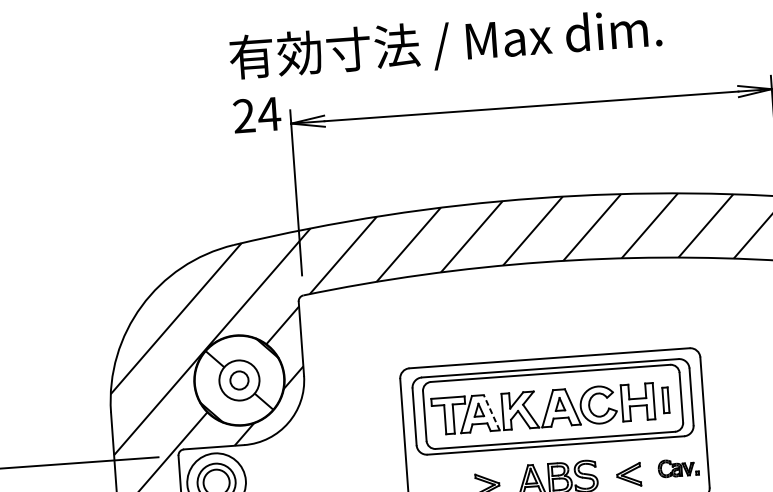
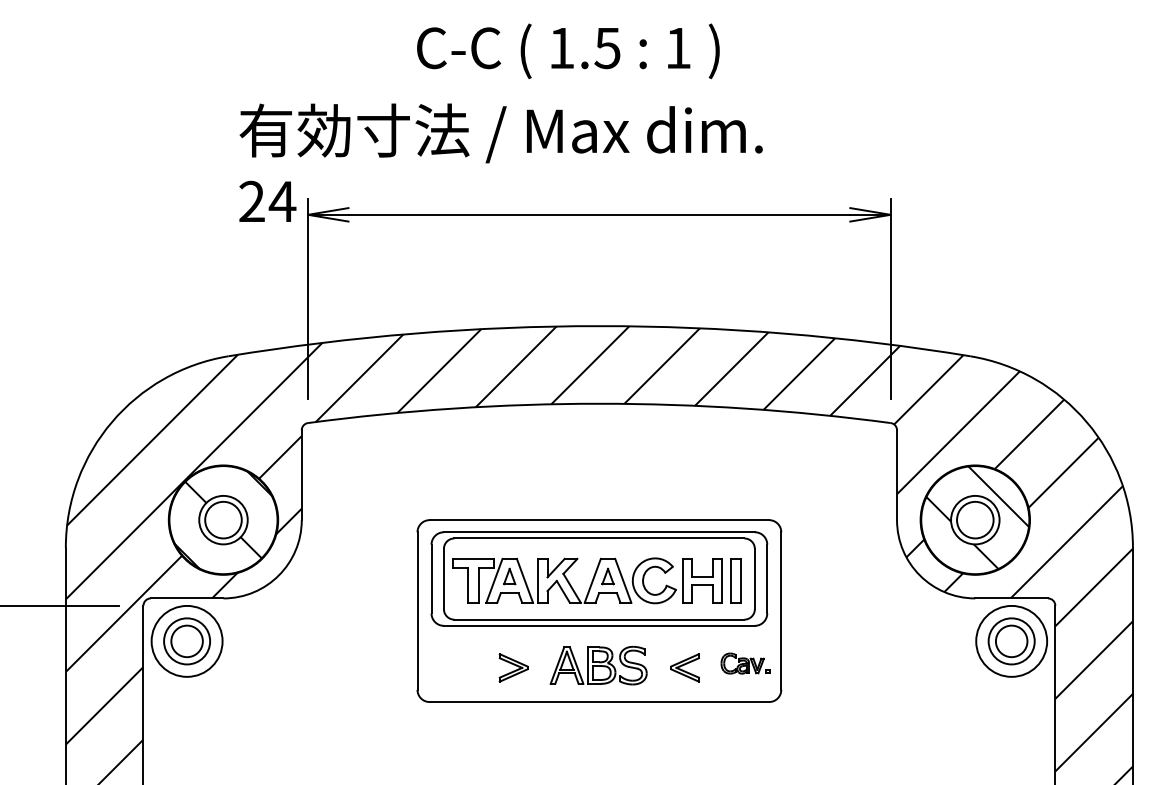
circle: (239, 379) -> (223, 519), size x1.67
part: (665, 400) -> (735, 580), size x1.43
line: (491, 412) -> (524, 580), dashed -> solid

